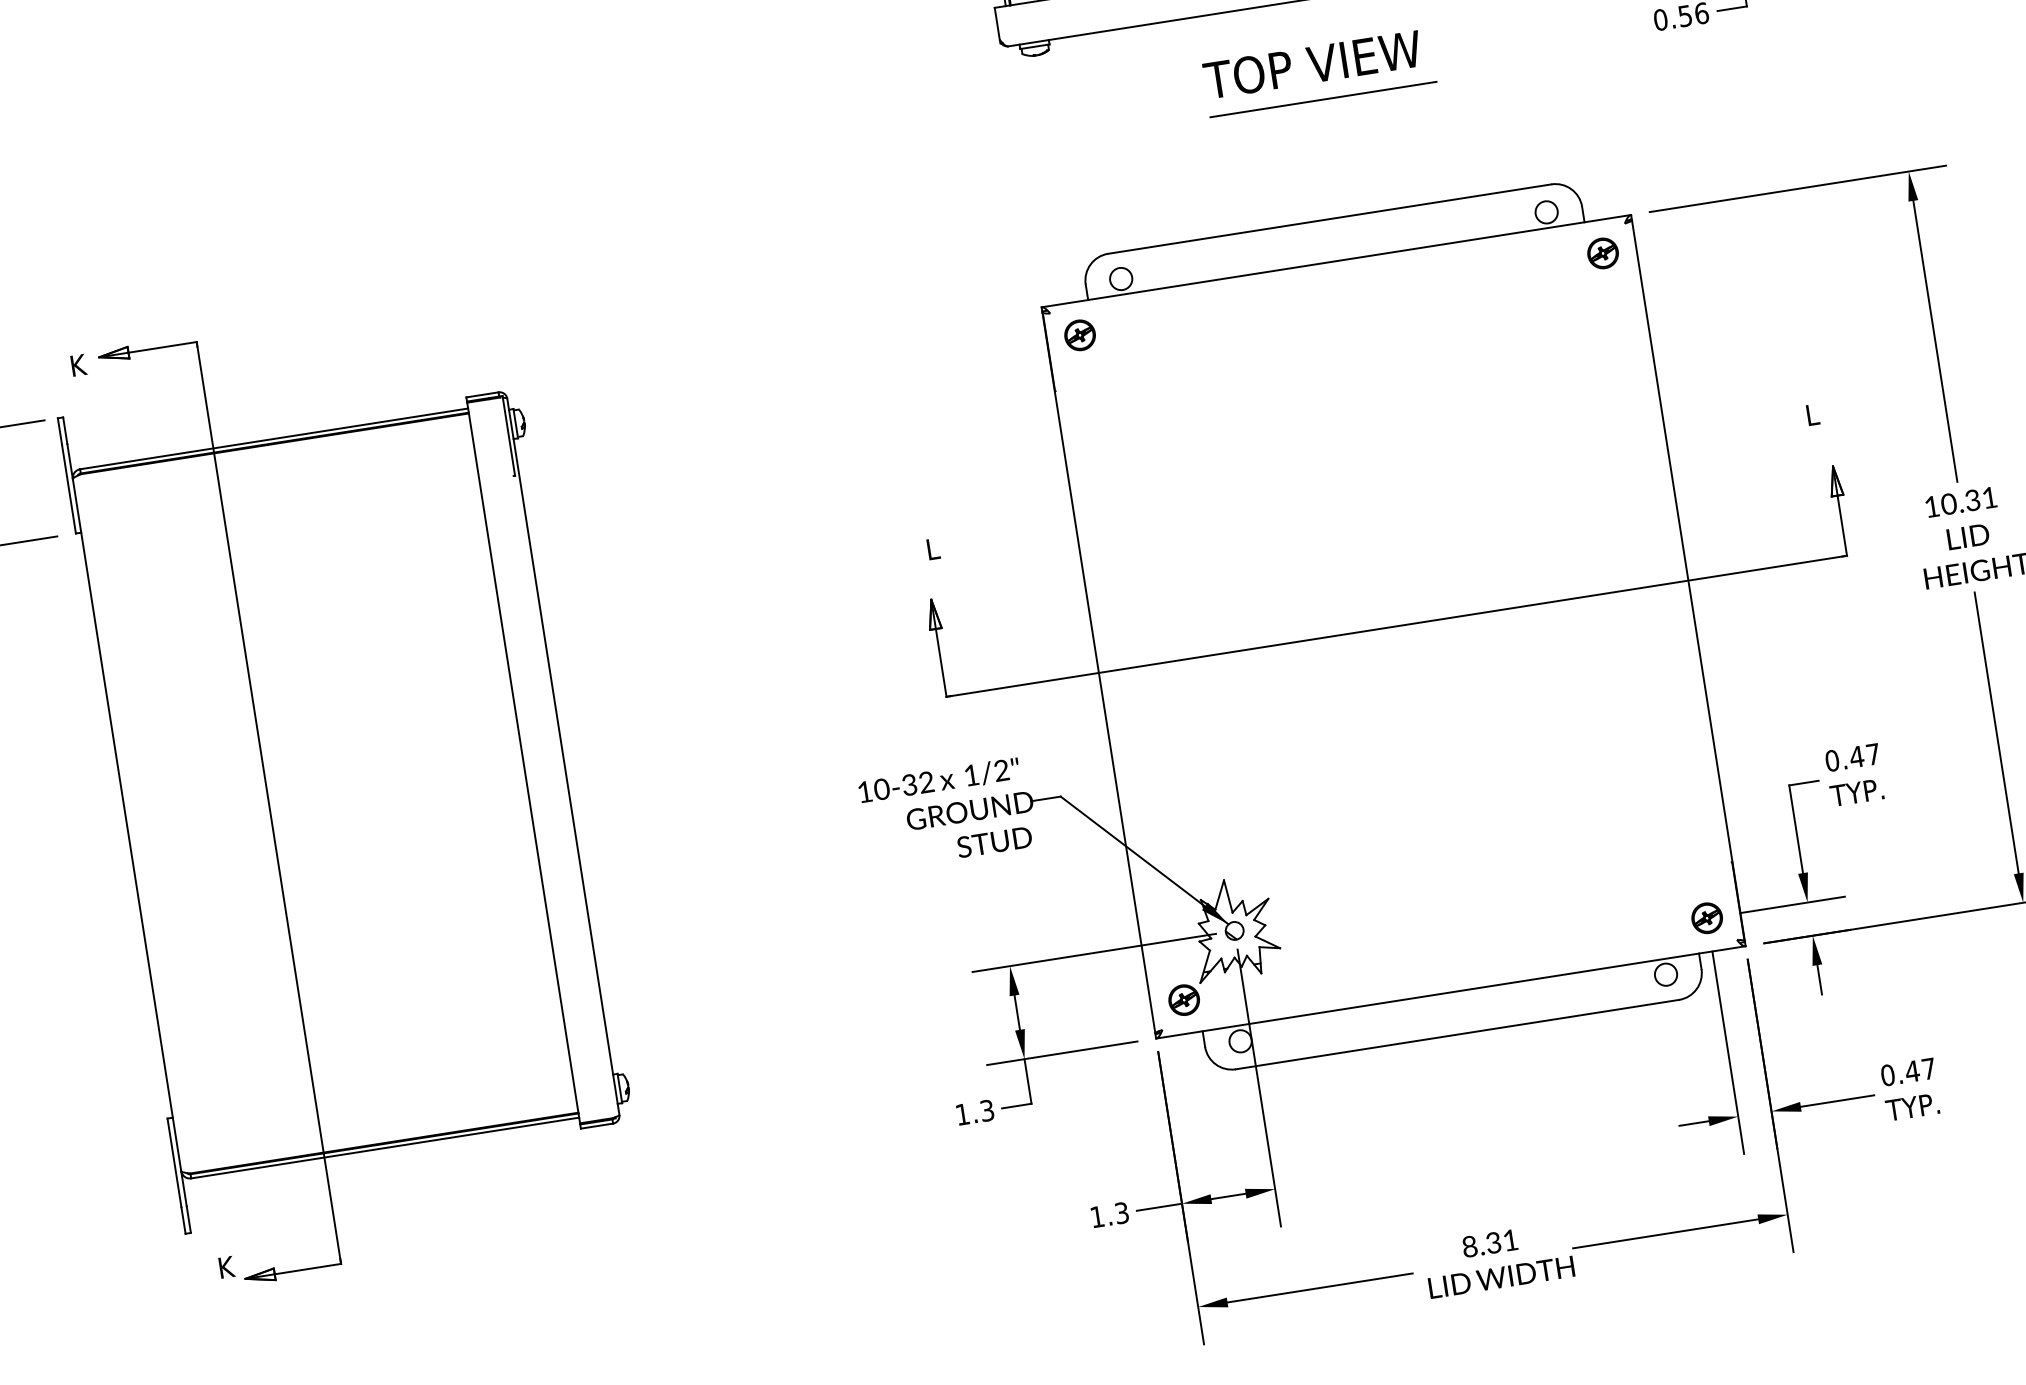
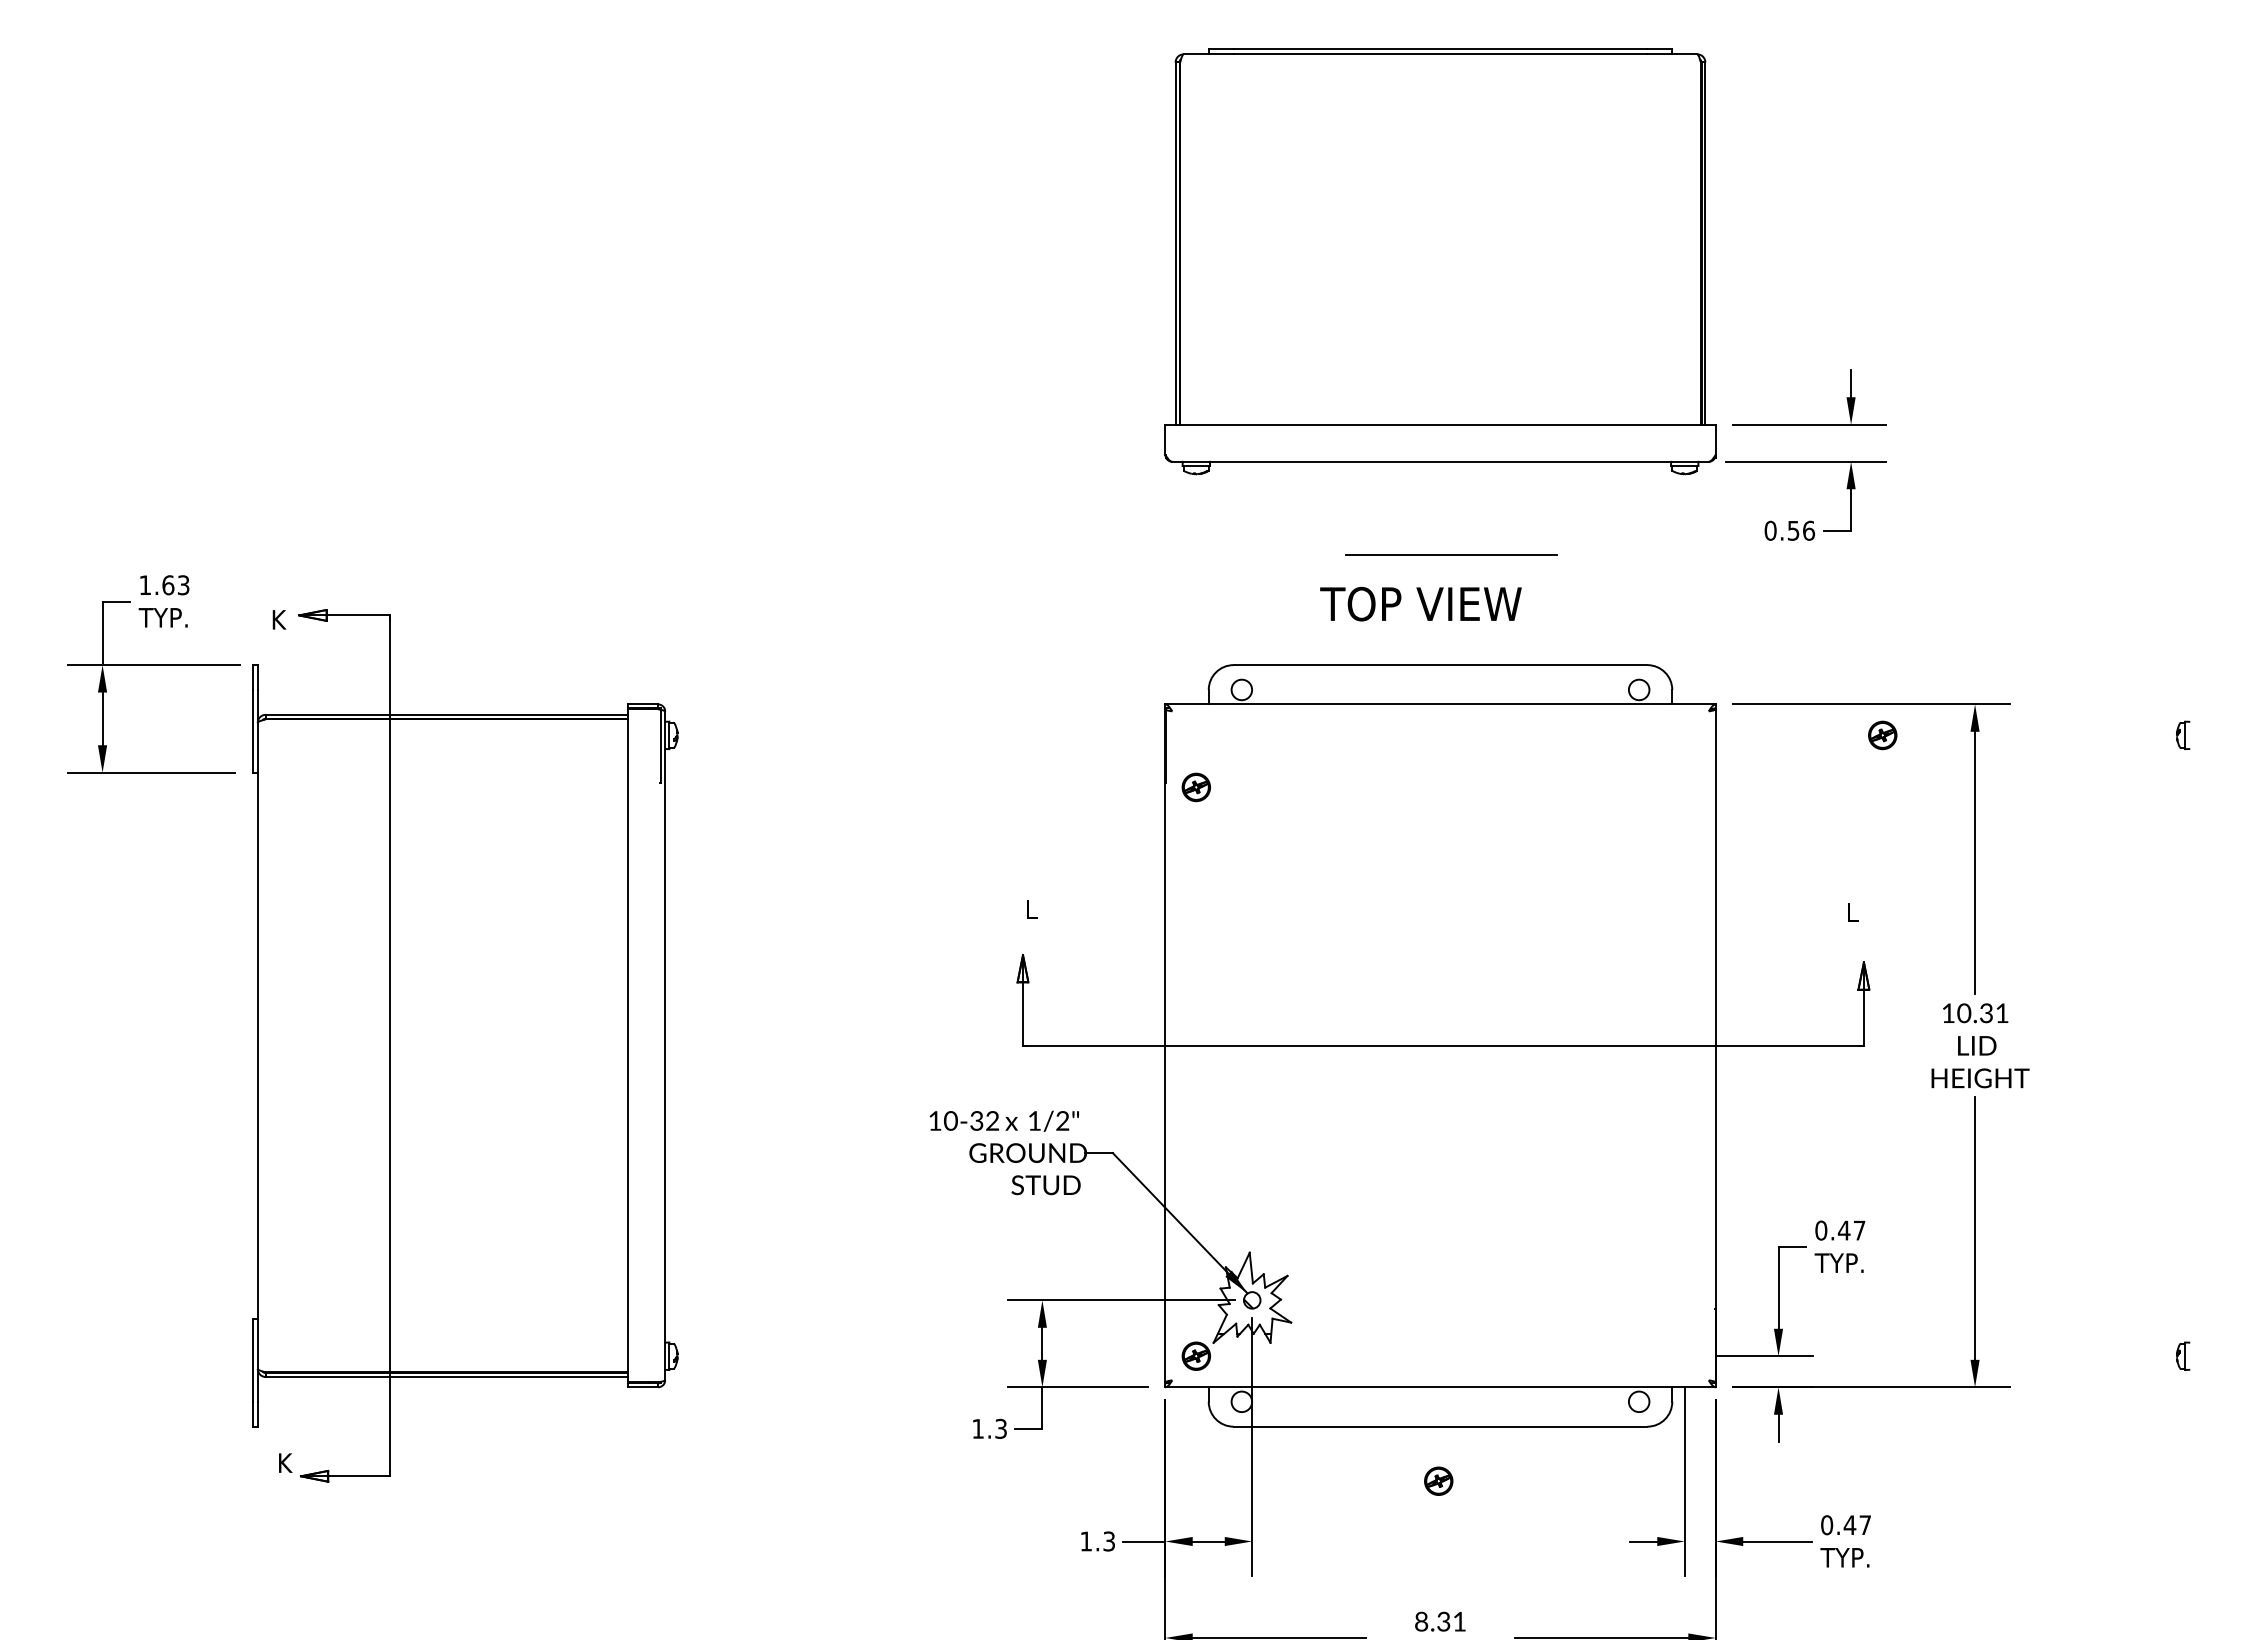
text: (1312, 64) -> (1420, 603), moved
part: (1602, 253) -> (1882, 735), moved
part: (1079, 335) -> (1195, 787), moved
part: (1706, 917) -> (1438, 1480), moved

